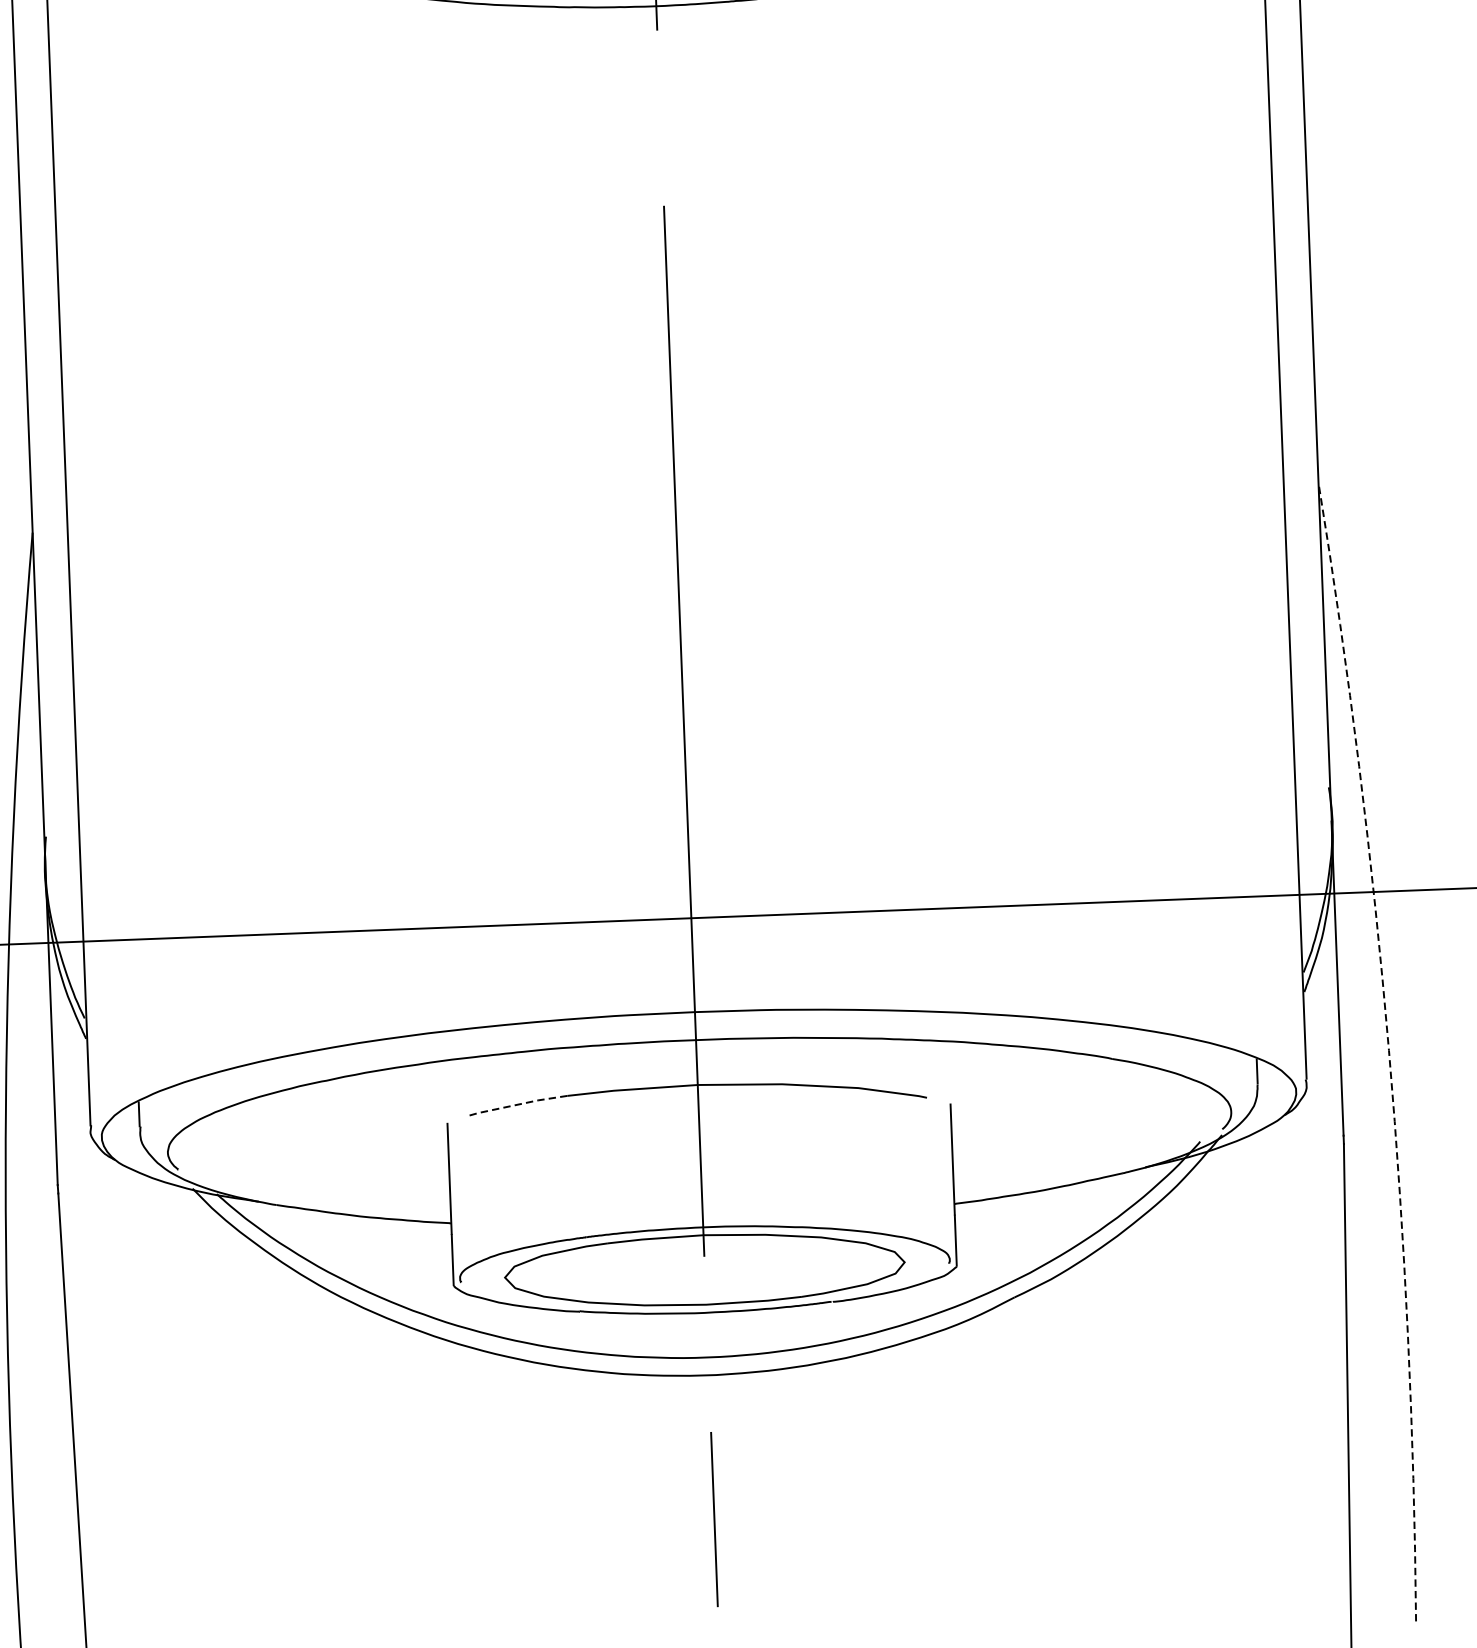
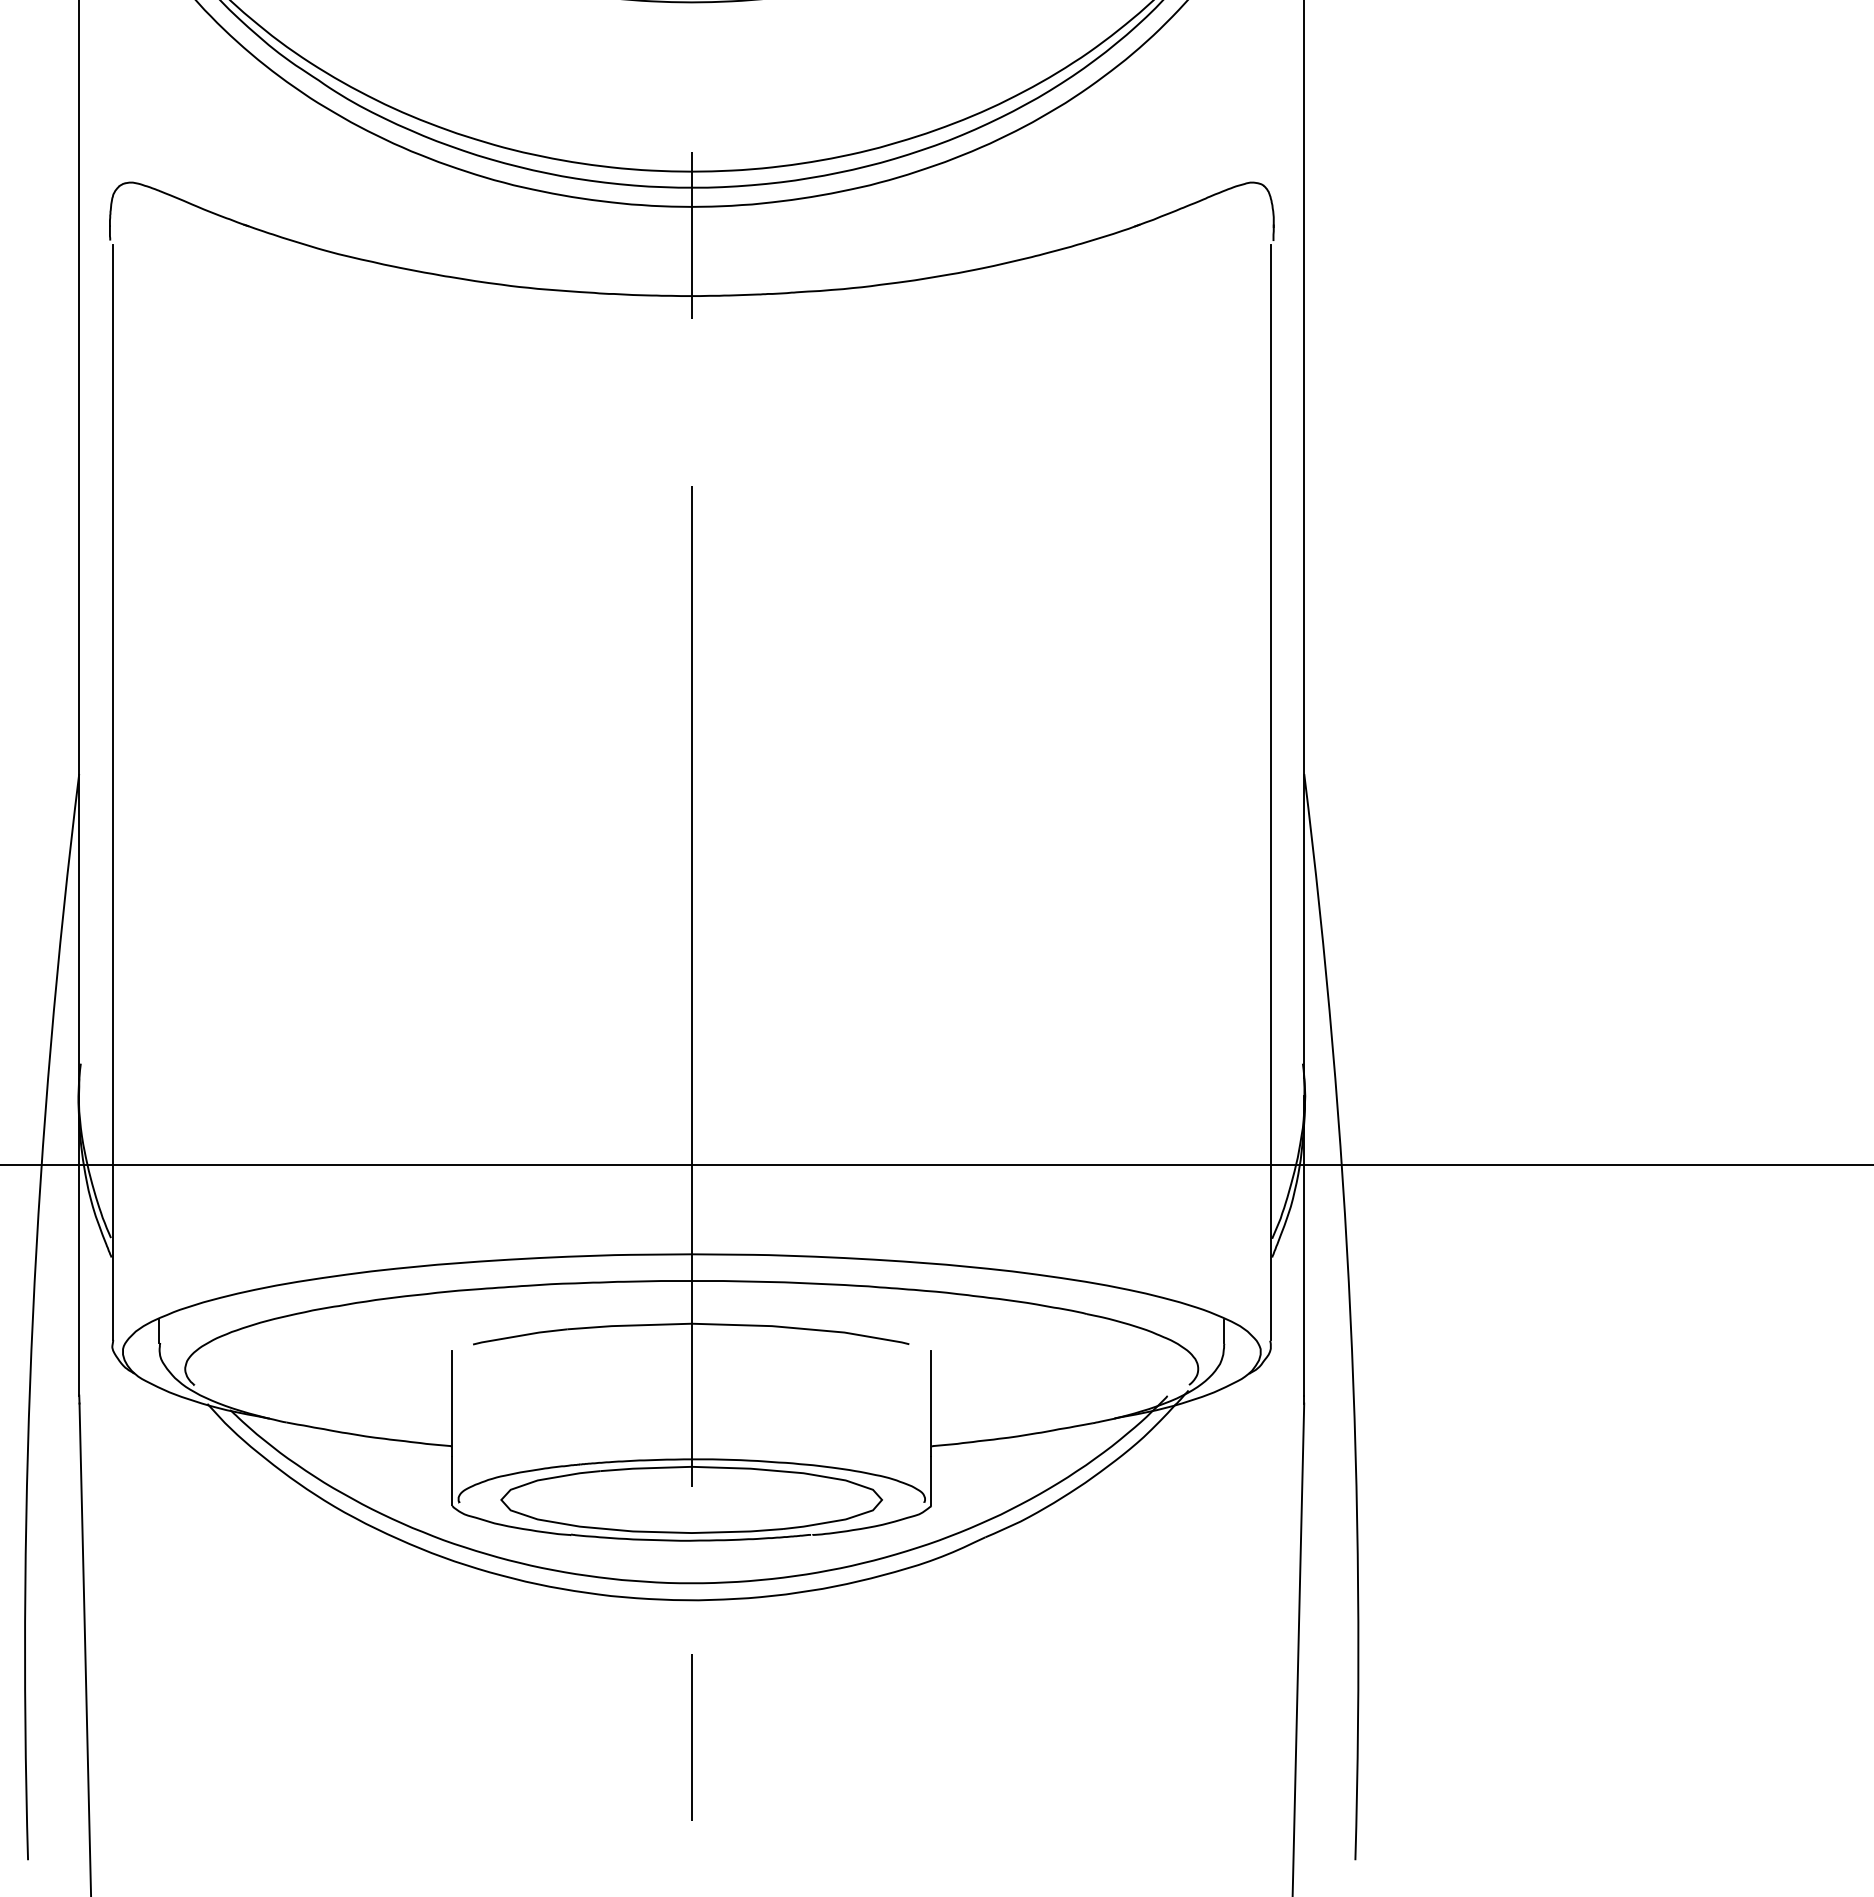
arc: (1389, 1050) -> (1350, 1316), dashed -> solid
line: (517, 1104) -> (519, 1335), dashed -> solid

